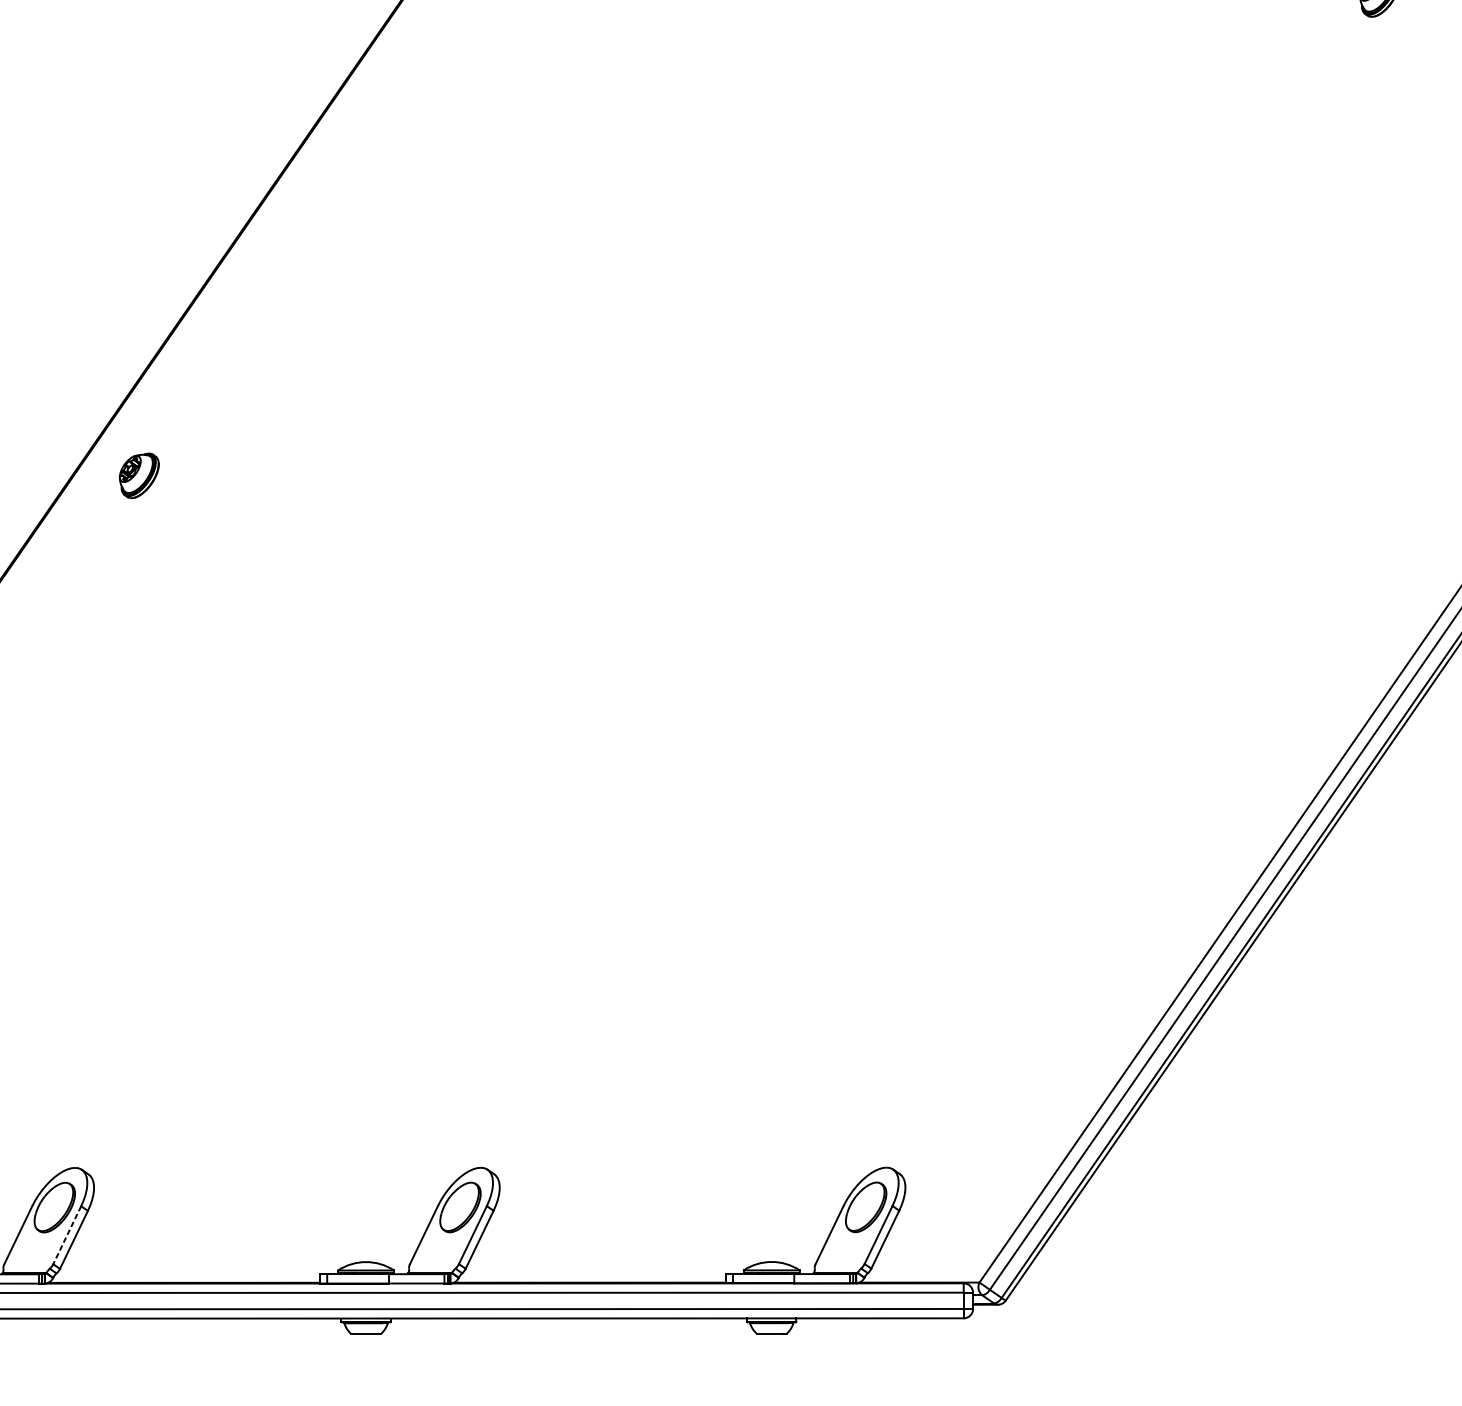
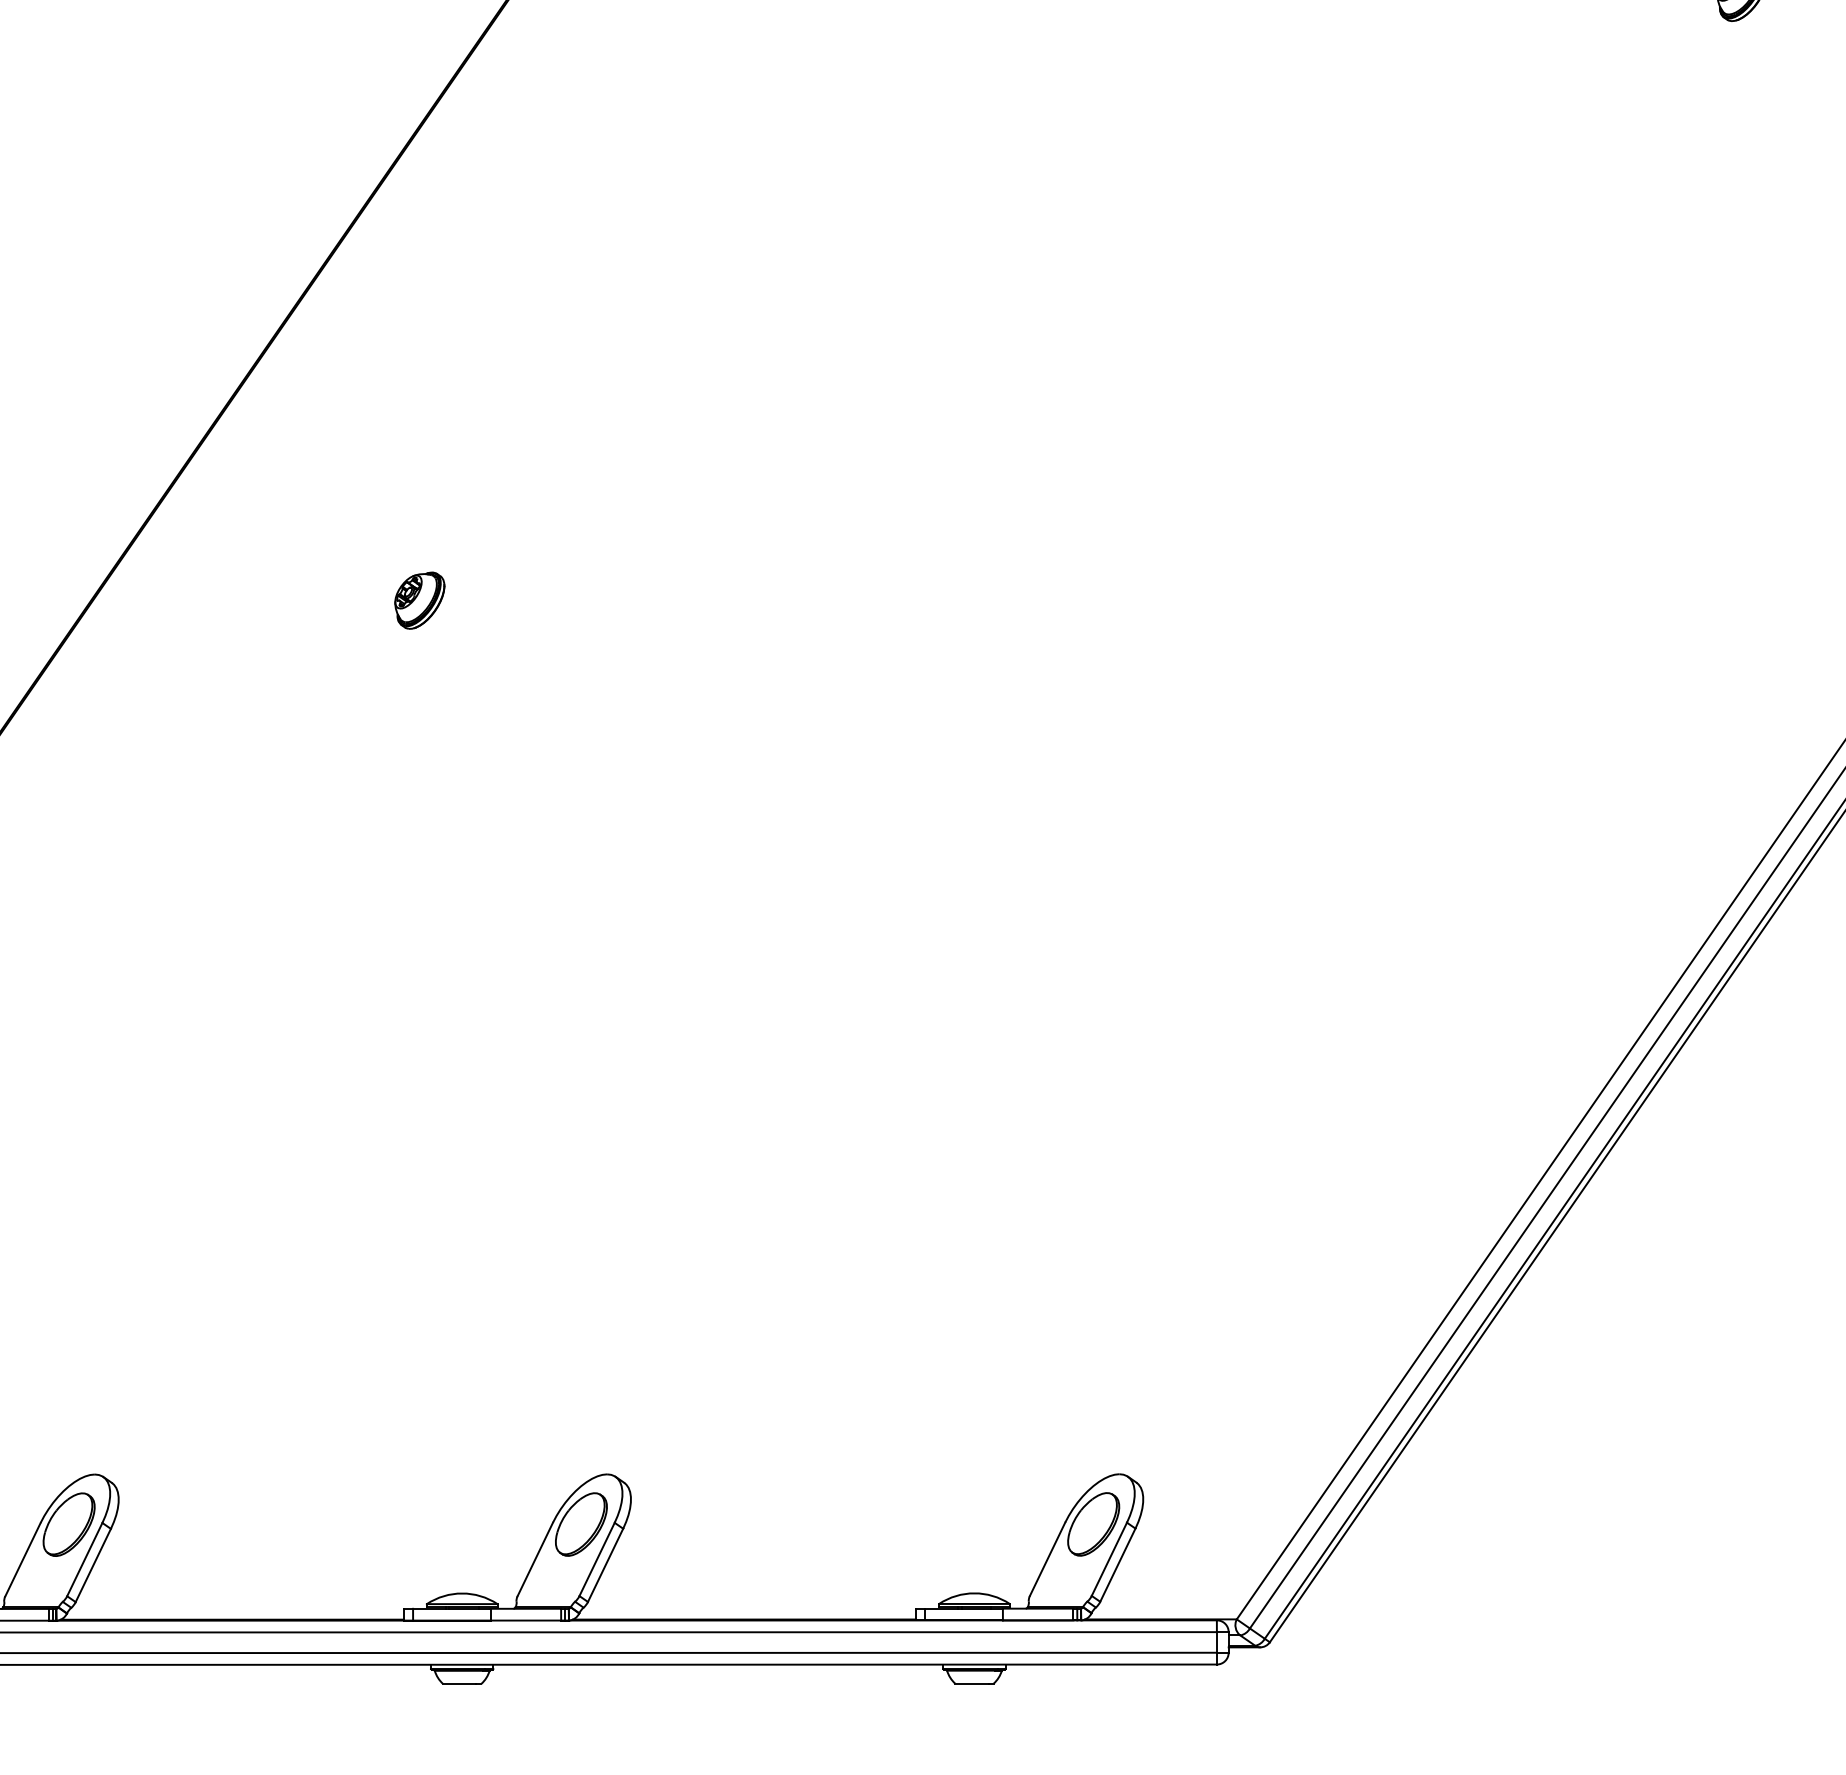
part: (139, 475) -> (419, 600), moved
line: (66, 1235) -> (84, 1559), dashed -> solid

